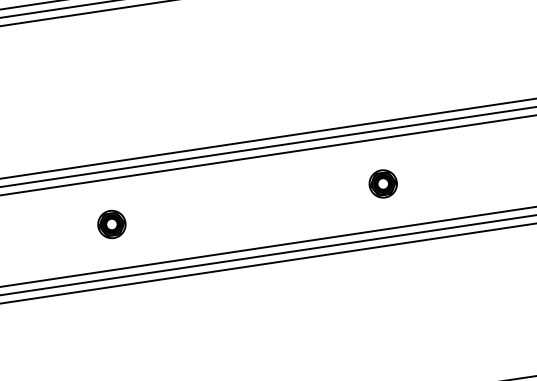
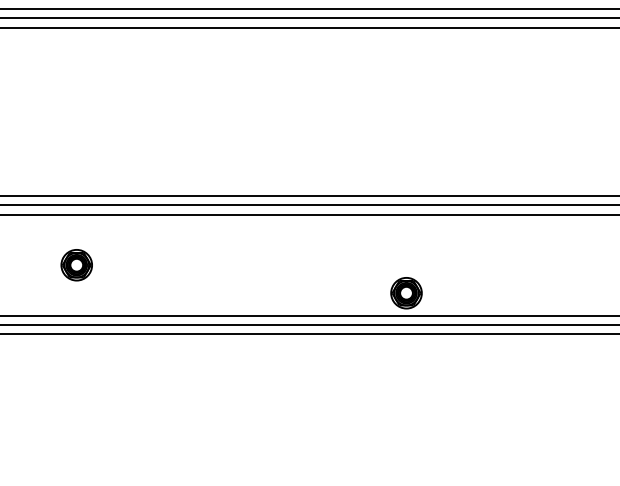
part: (383, 184) -> (406, 293), moved
part: (111, 224) -> (76, 265), moved

